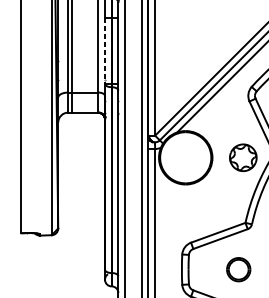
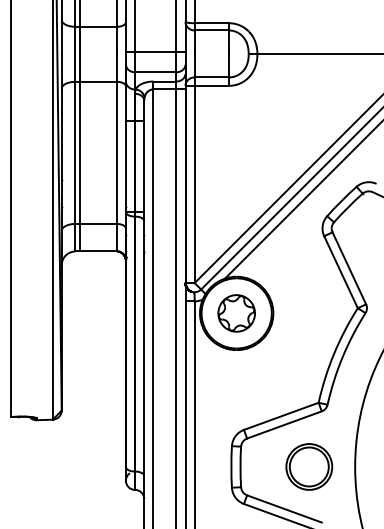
line: (104, 51) -> (125, 167), dashed -> solid
part: (243, 157) -> (236, 313), moved
part: (238, 269) -> (309, 466), size x1.43

